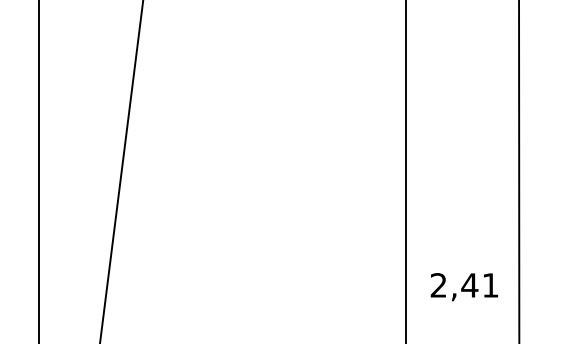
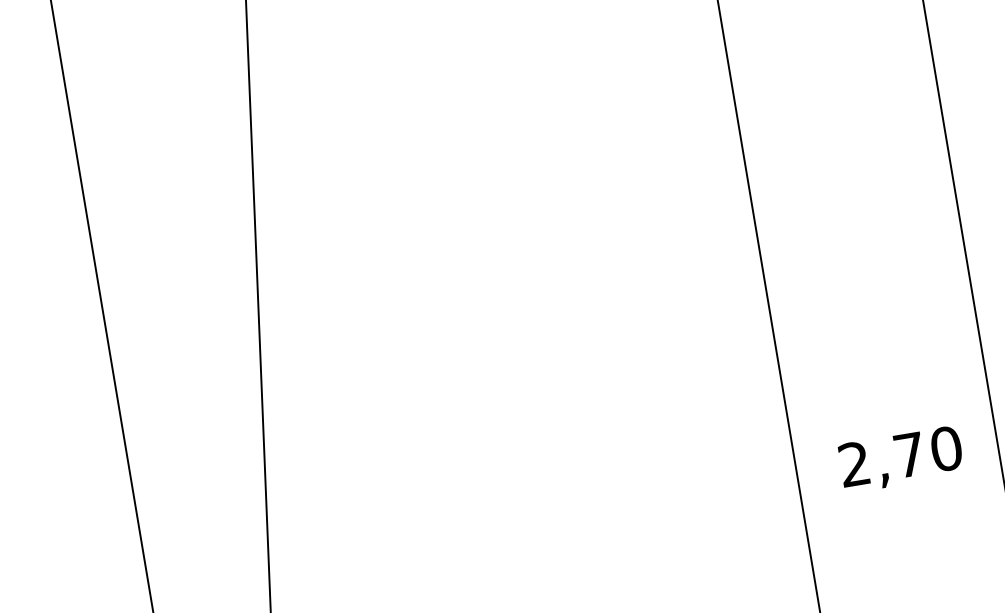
text: (479, 285) -> (926, 452), 2,41 -> 2,70

